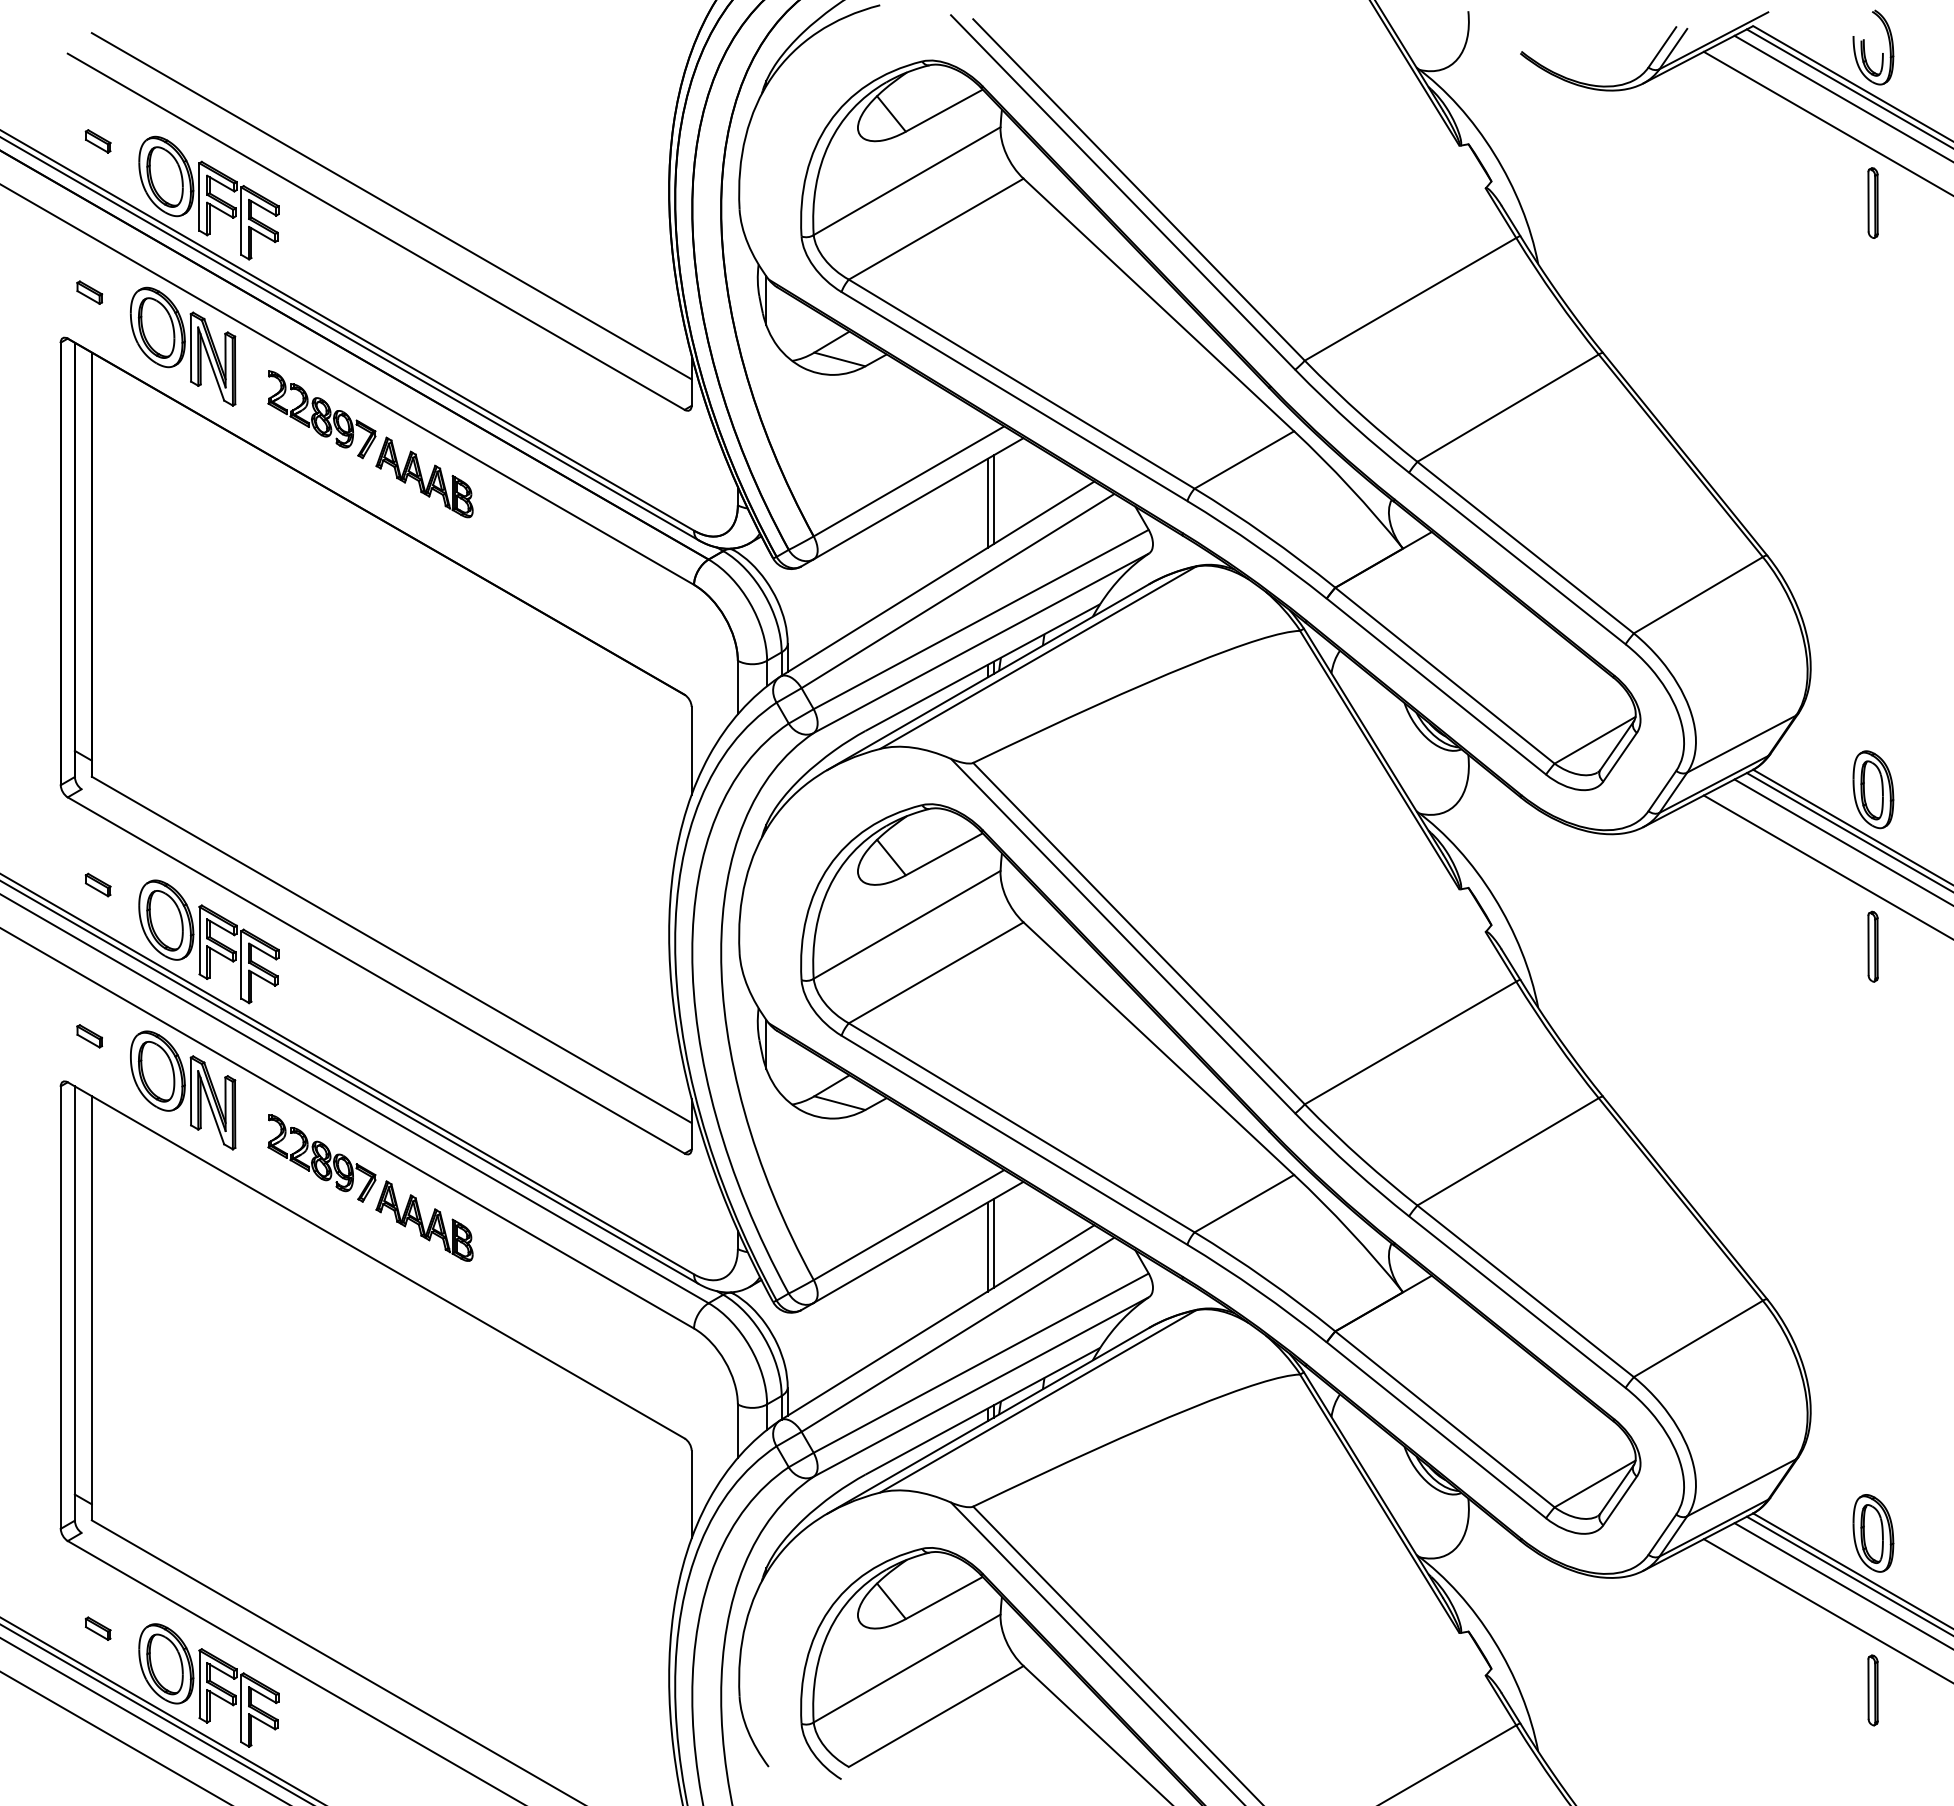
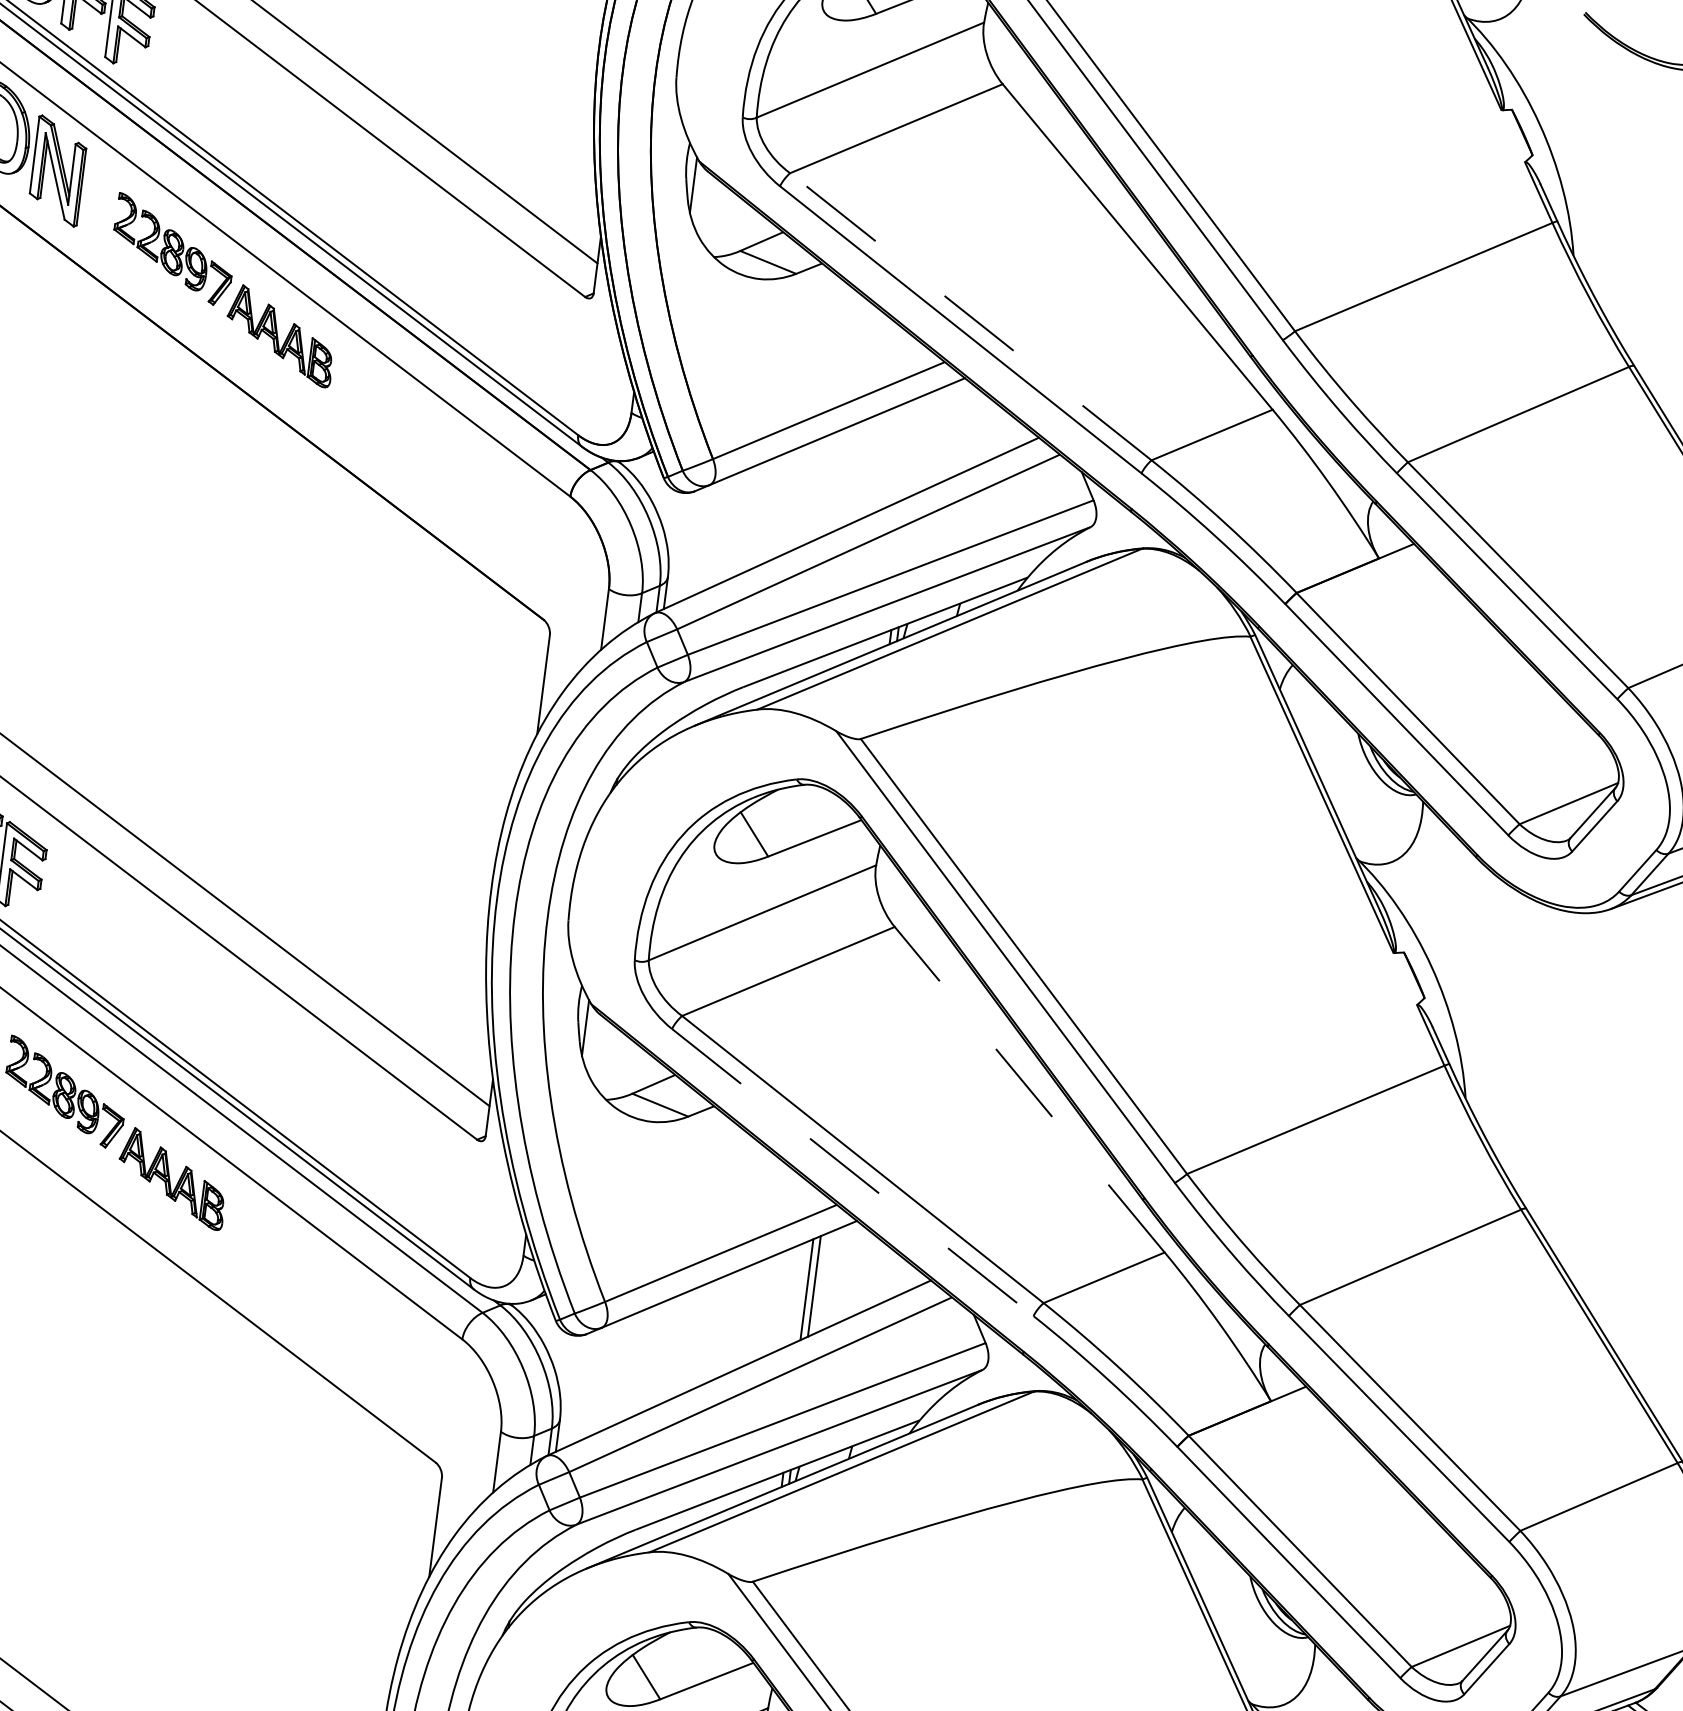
line: (1021, 383) -> (970, 315), solid -> dashed
line: (993, 499) -> (922, 443), removed
line: (987, 502) -> (914, 445), removed
line: (1158, 1048) -> (1029, 1089), solid -> dashed
line: (1014, 1140) -> (852, 1172), solid -> dashed

